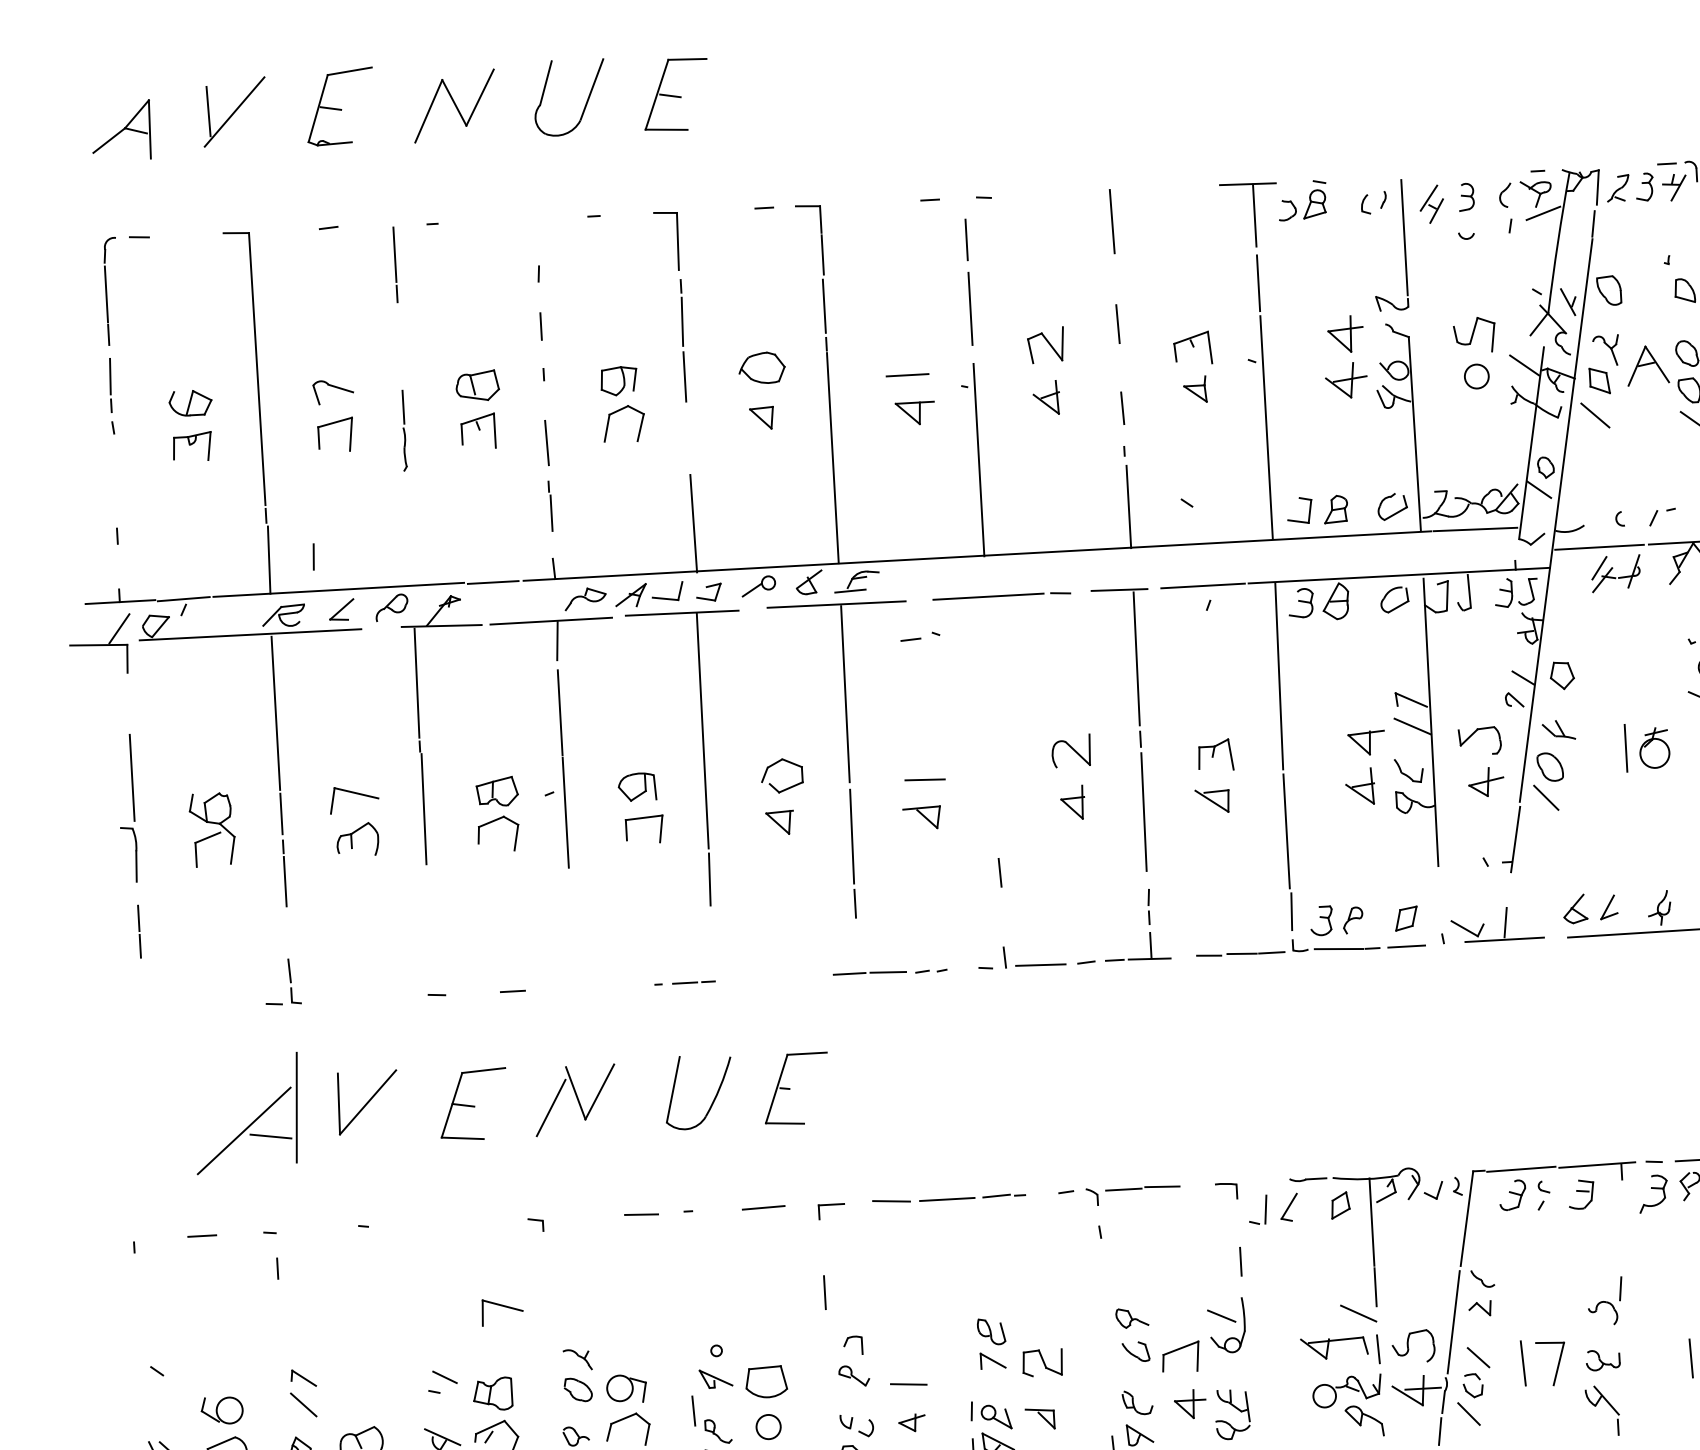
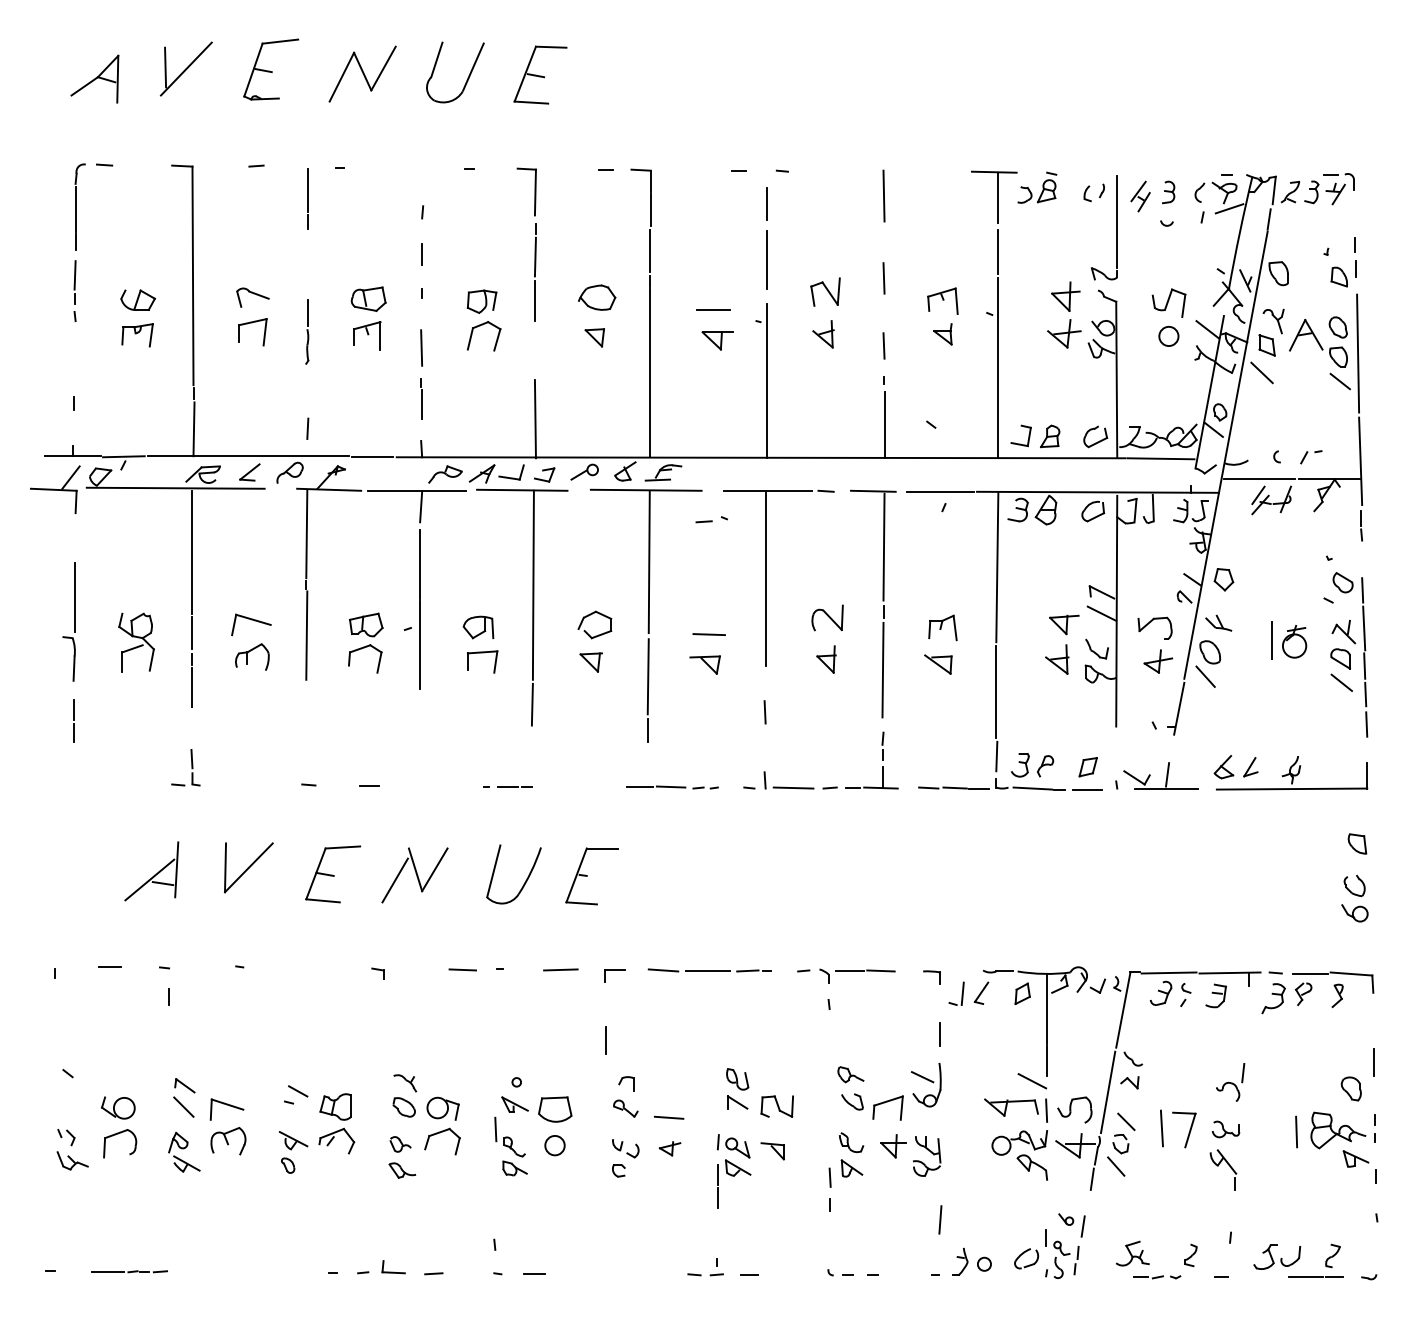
line: (313, 556) -> (307, 428), moved
line: (991, 706) -> (765, 578), added
part: (247, 1113) -> (151, 871), size x0.62
part: (501, 1311) -> (226, 1109), moved

